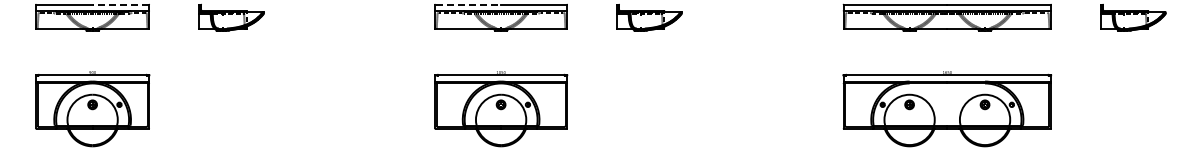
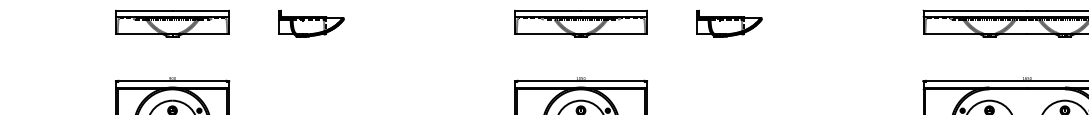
line: (120, 4) -> (200, 10), dashed -> solid
line: (468, 4) -> (548, 10), dashed -> solid

